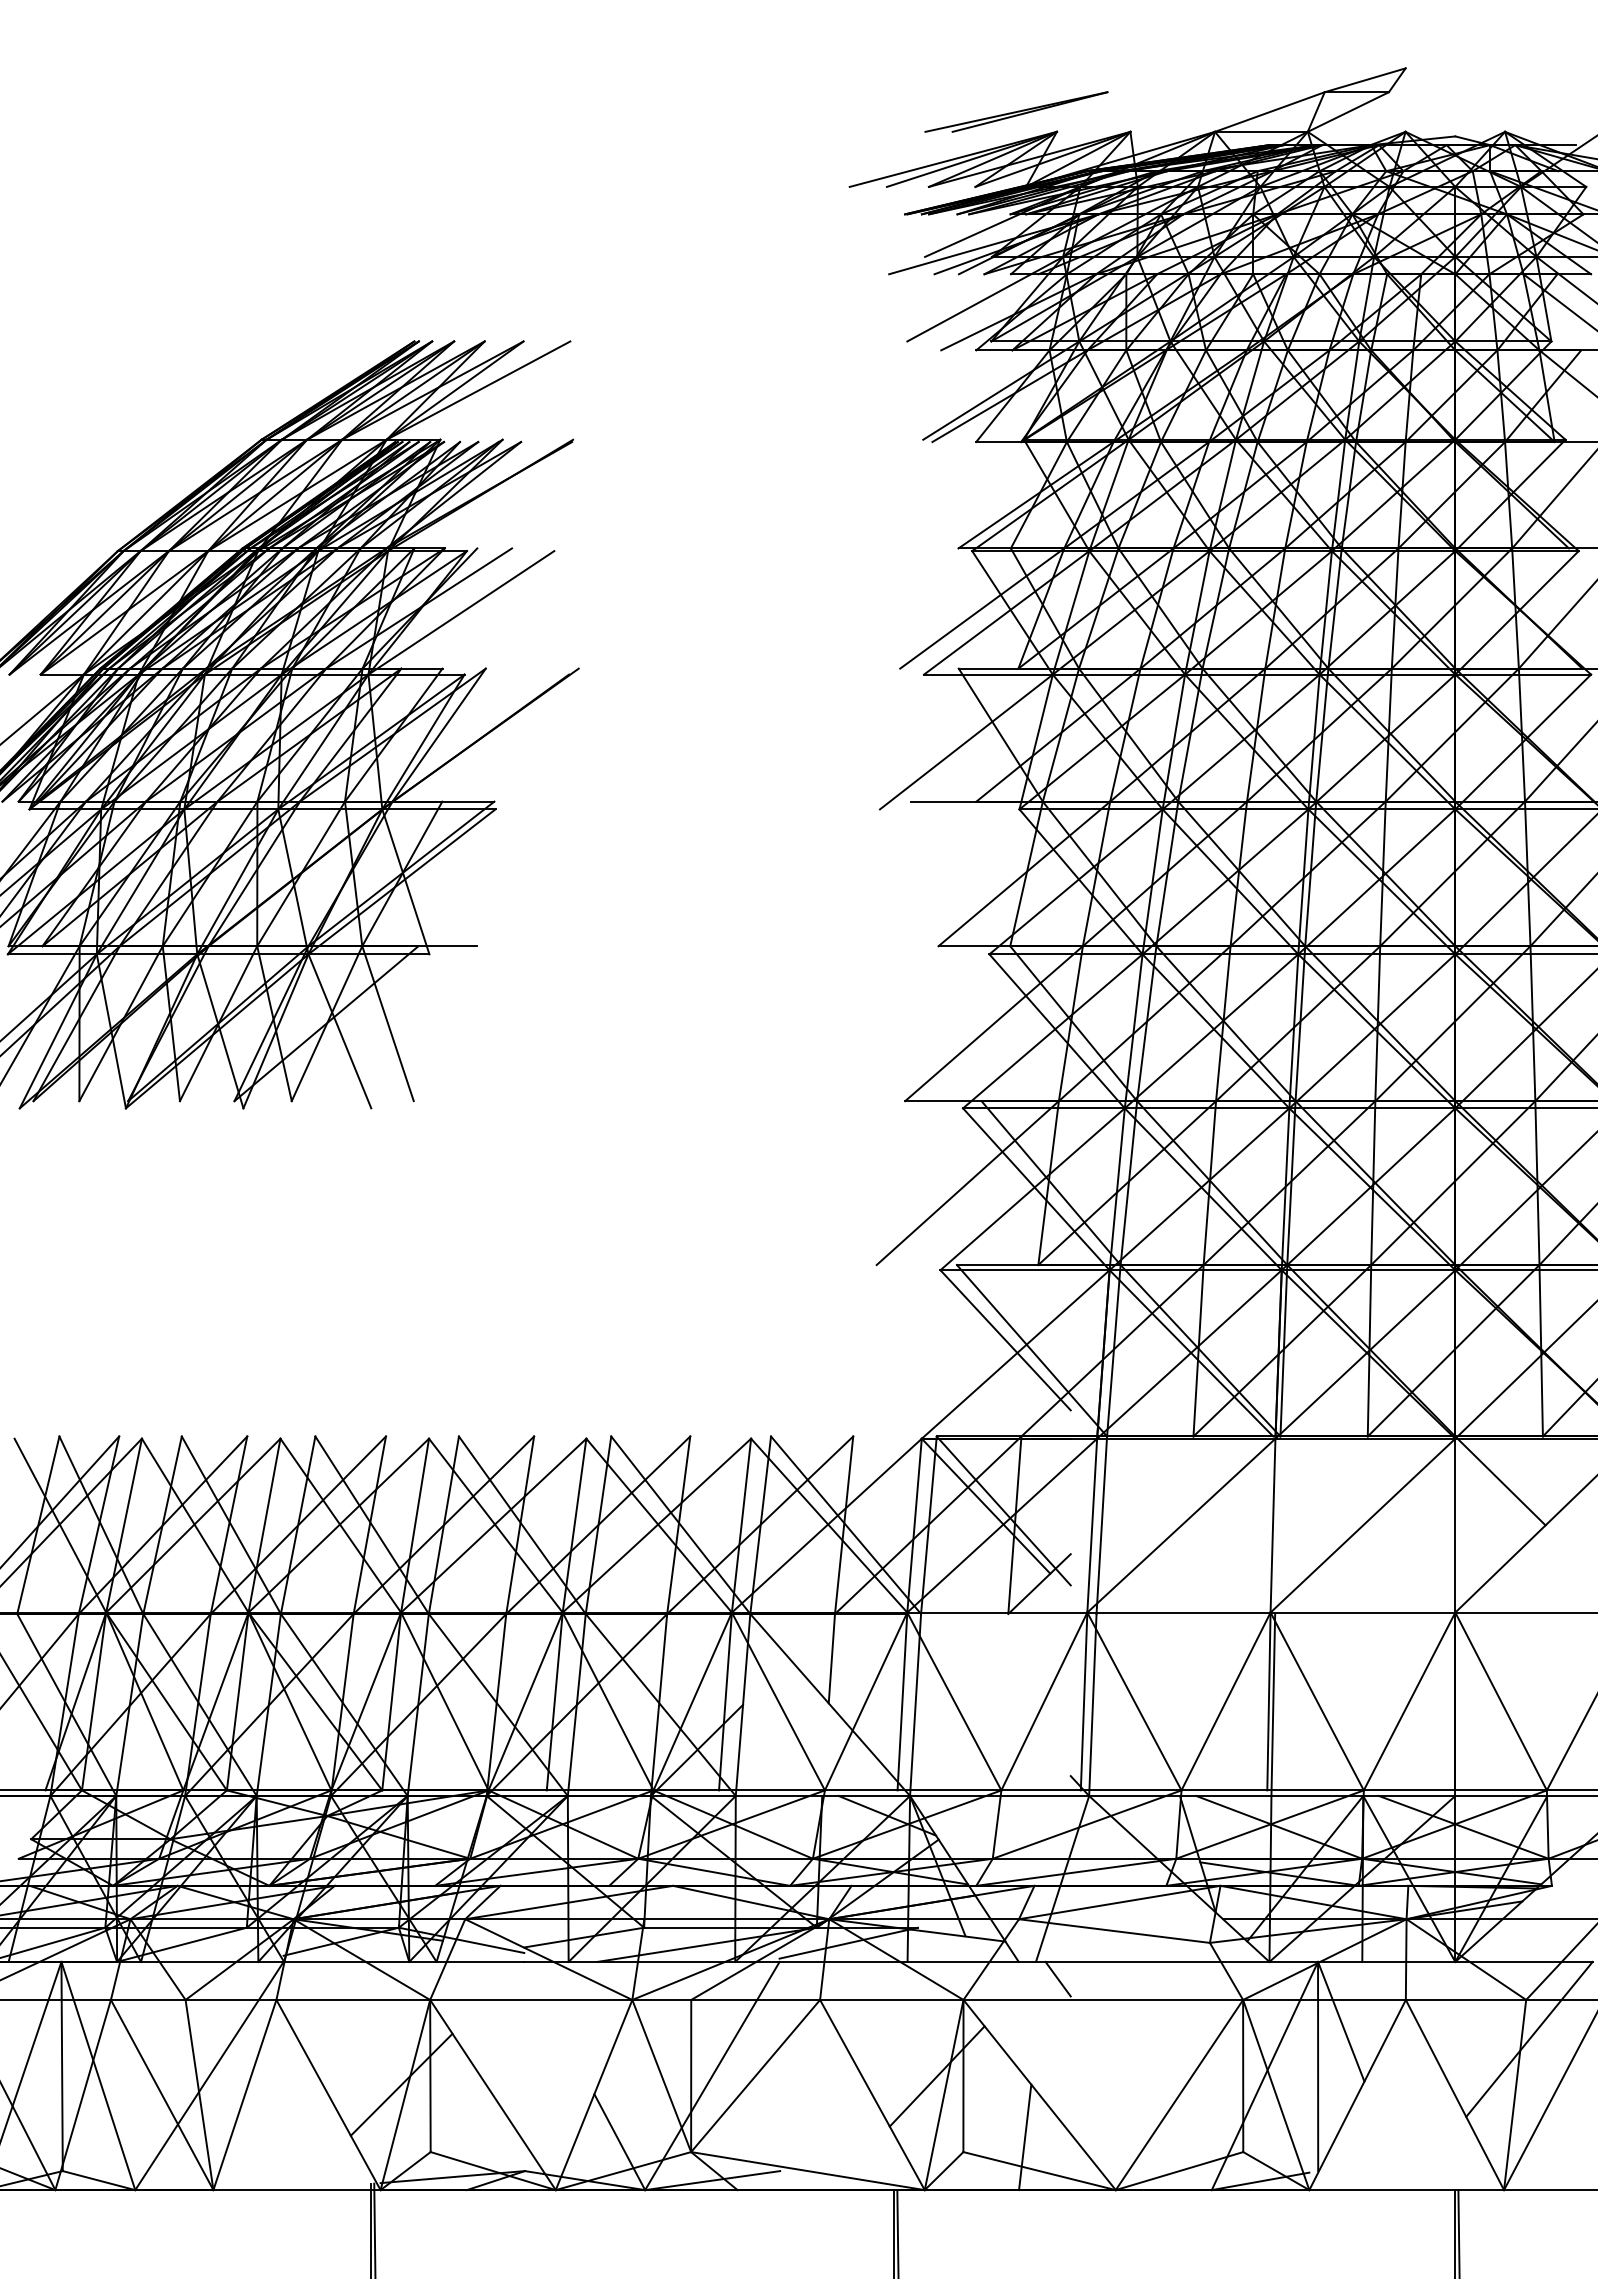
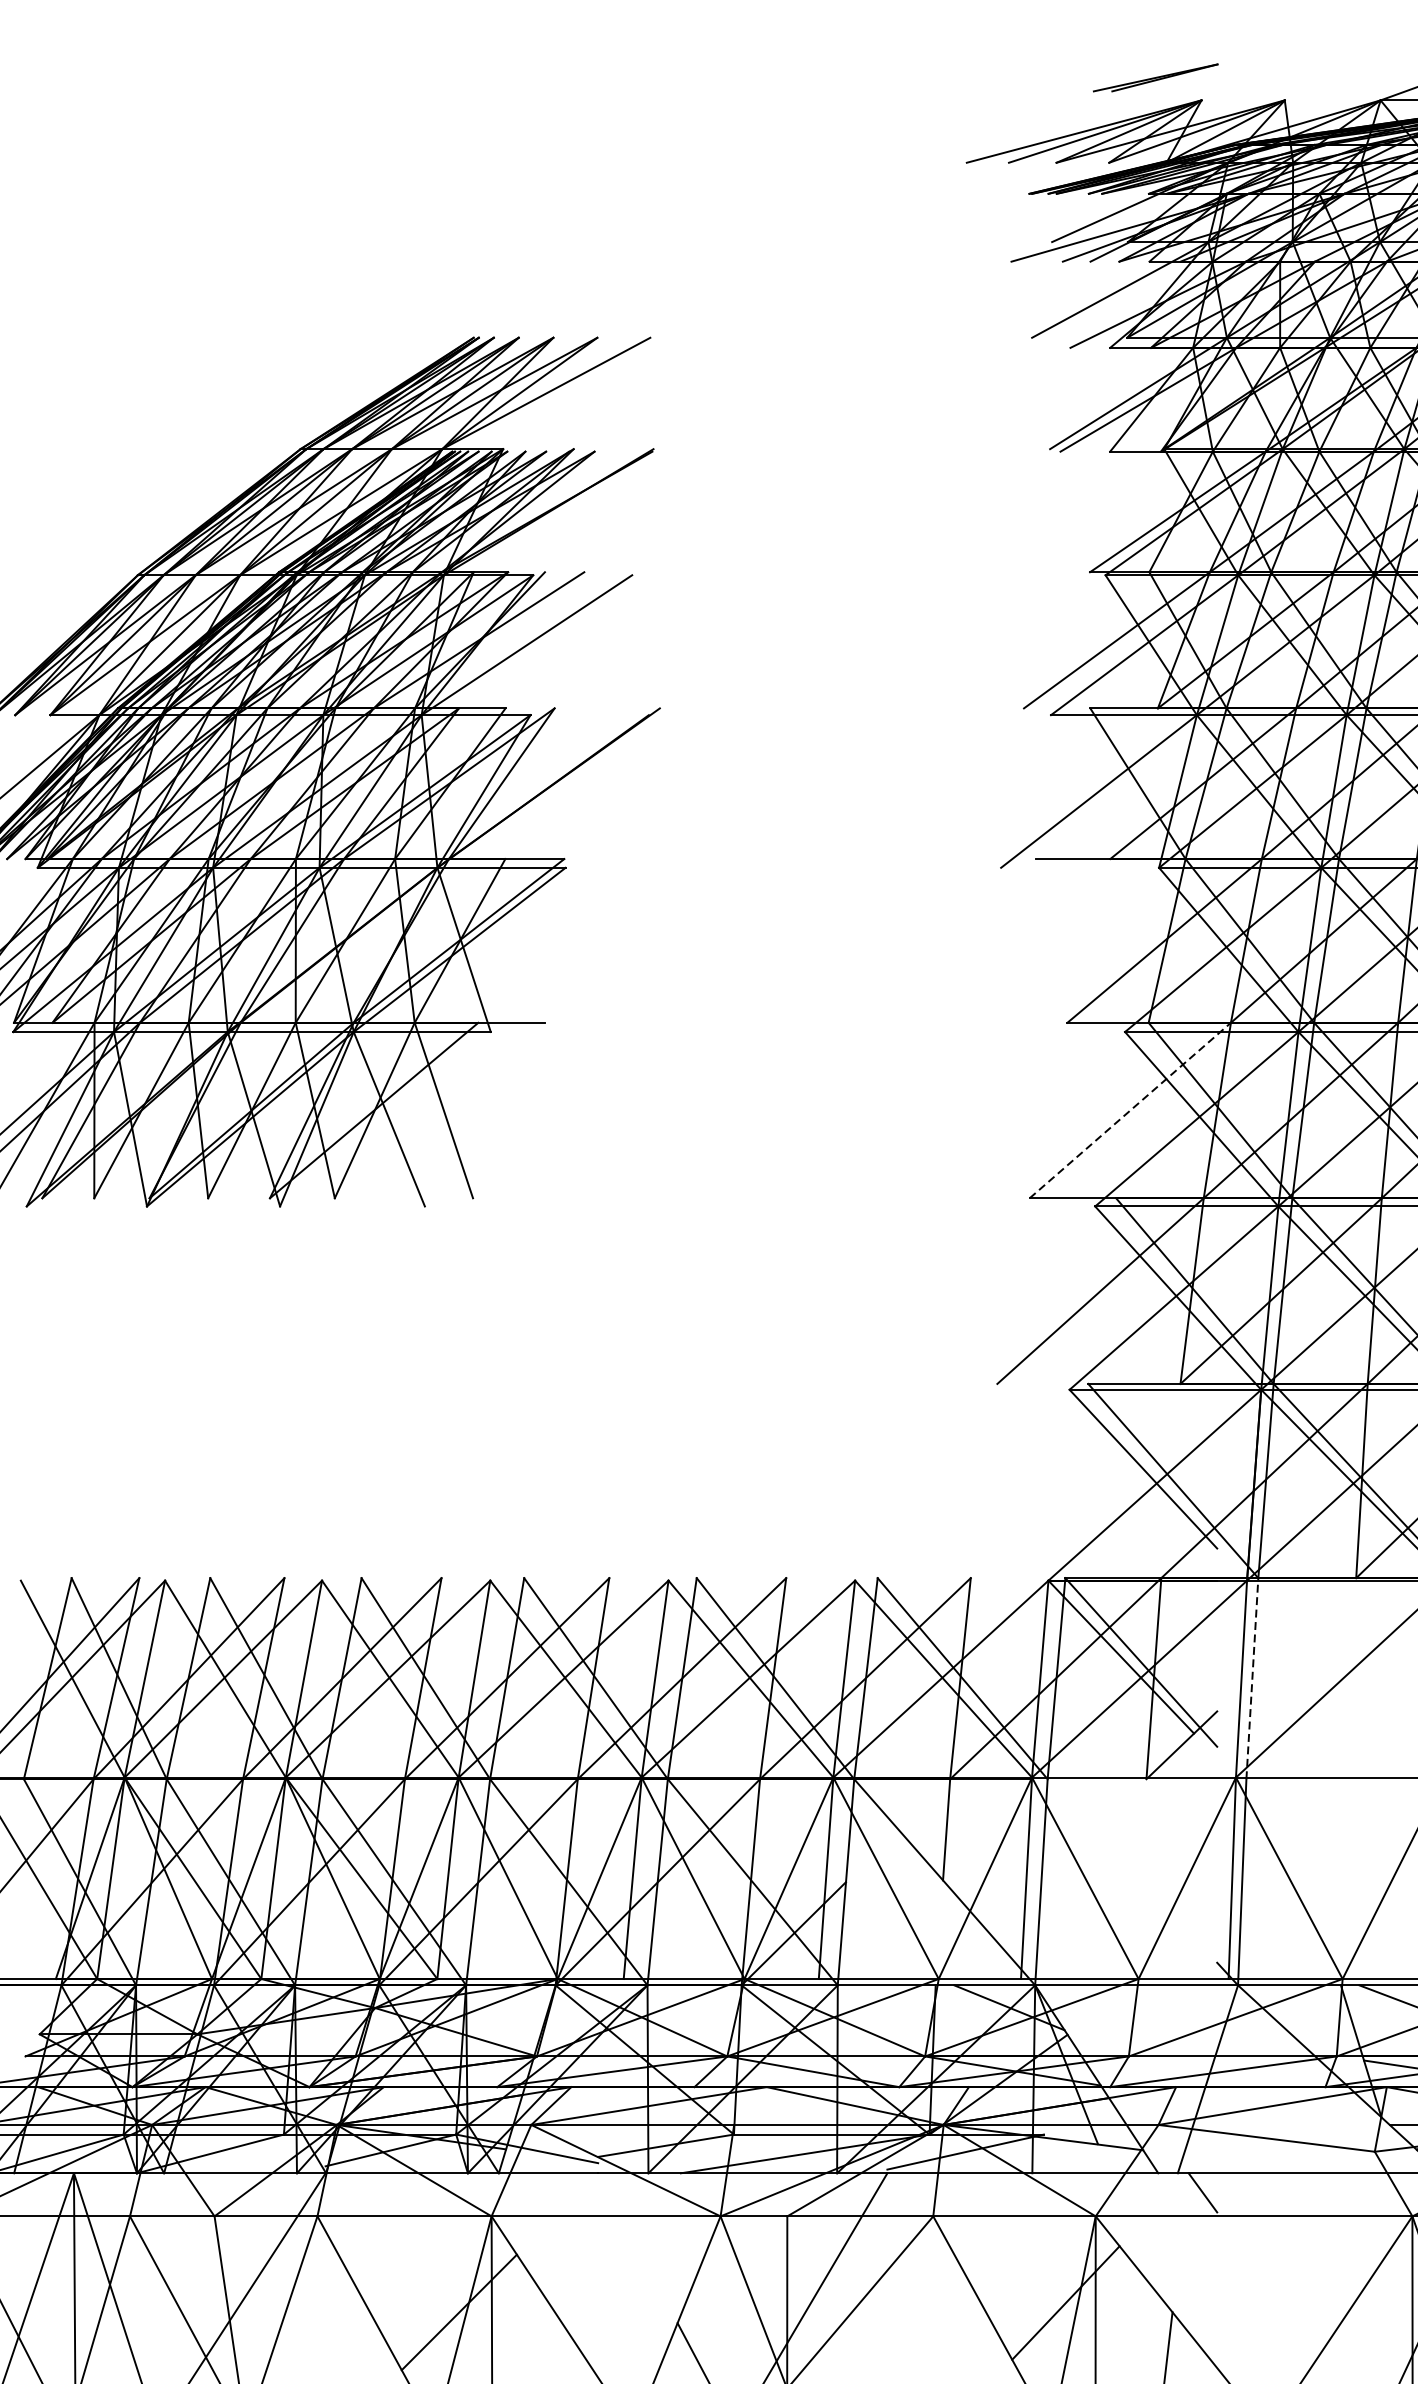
part: (1016, 111) -> (1155, 77), size x0.6
line: (994, 1023) -> (1130, 1110), solid -> dashed
line: (1101, 1525) -> (1252, 1678), solid -> dashed

